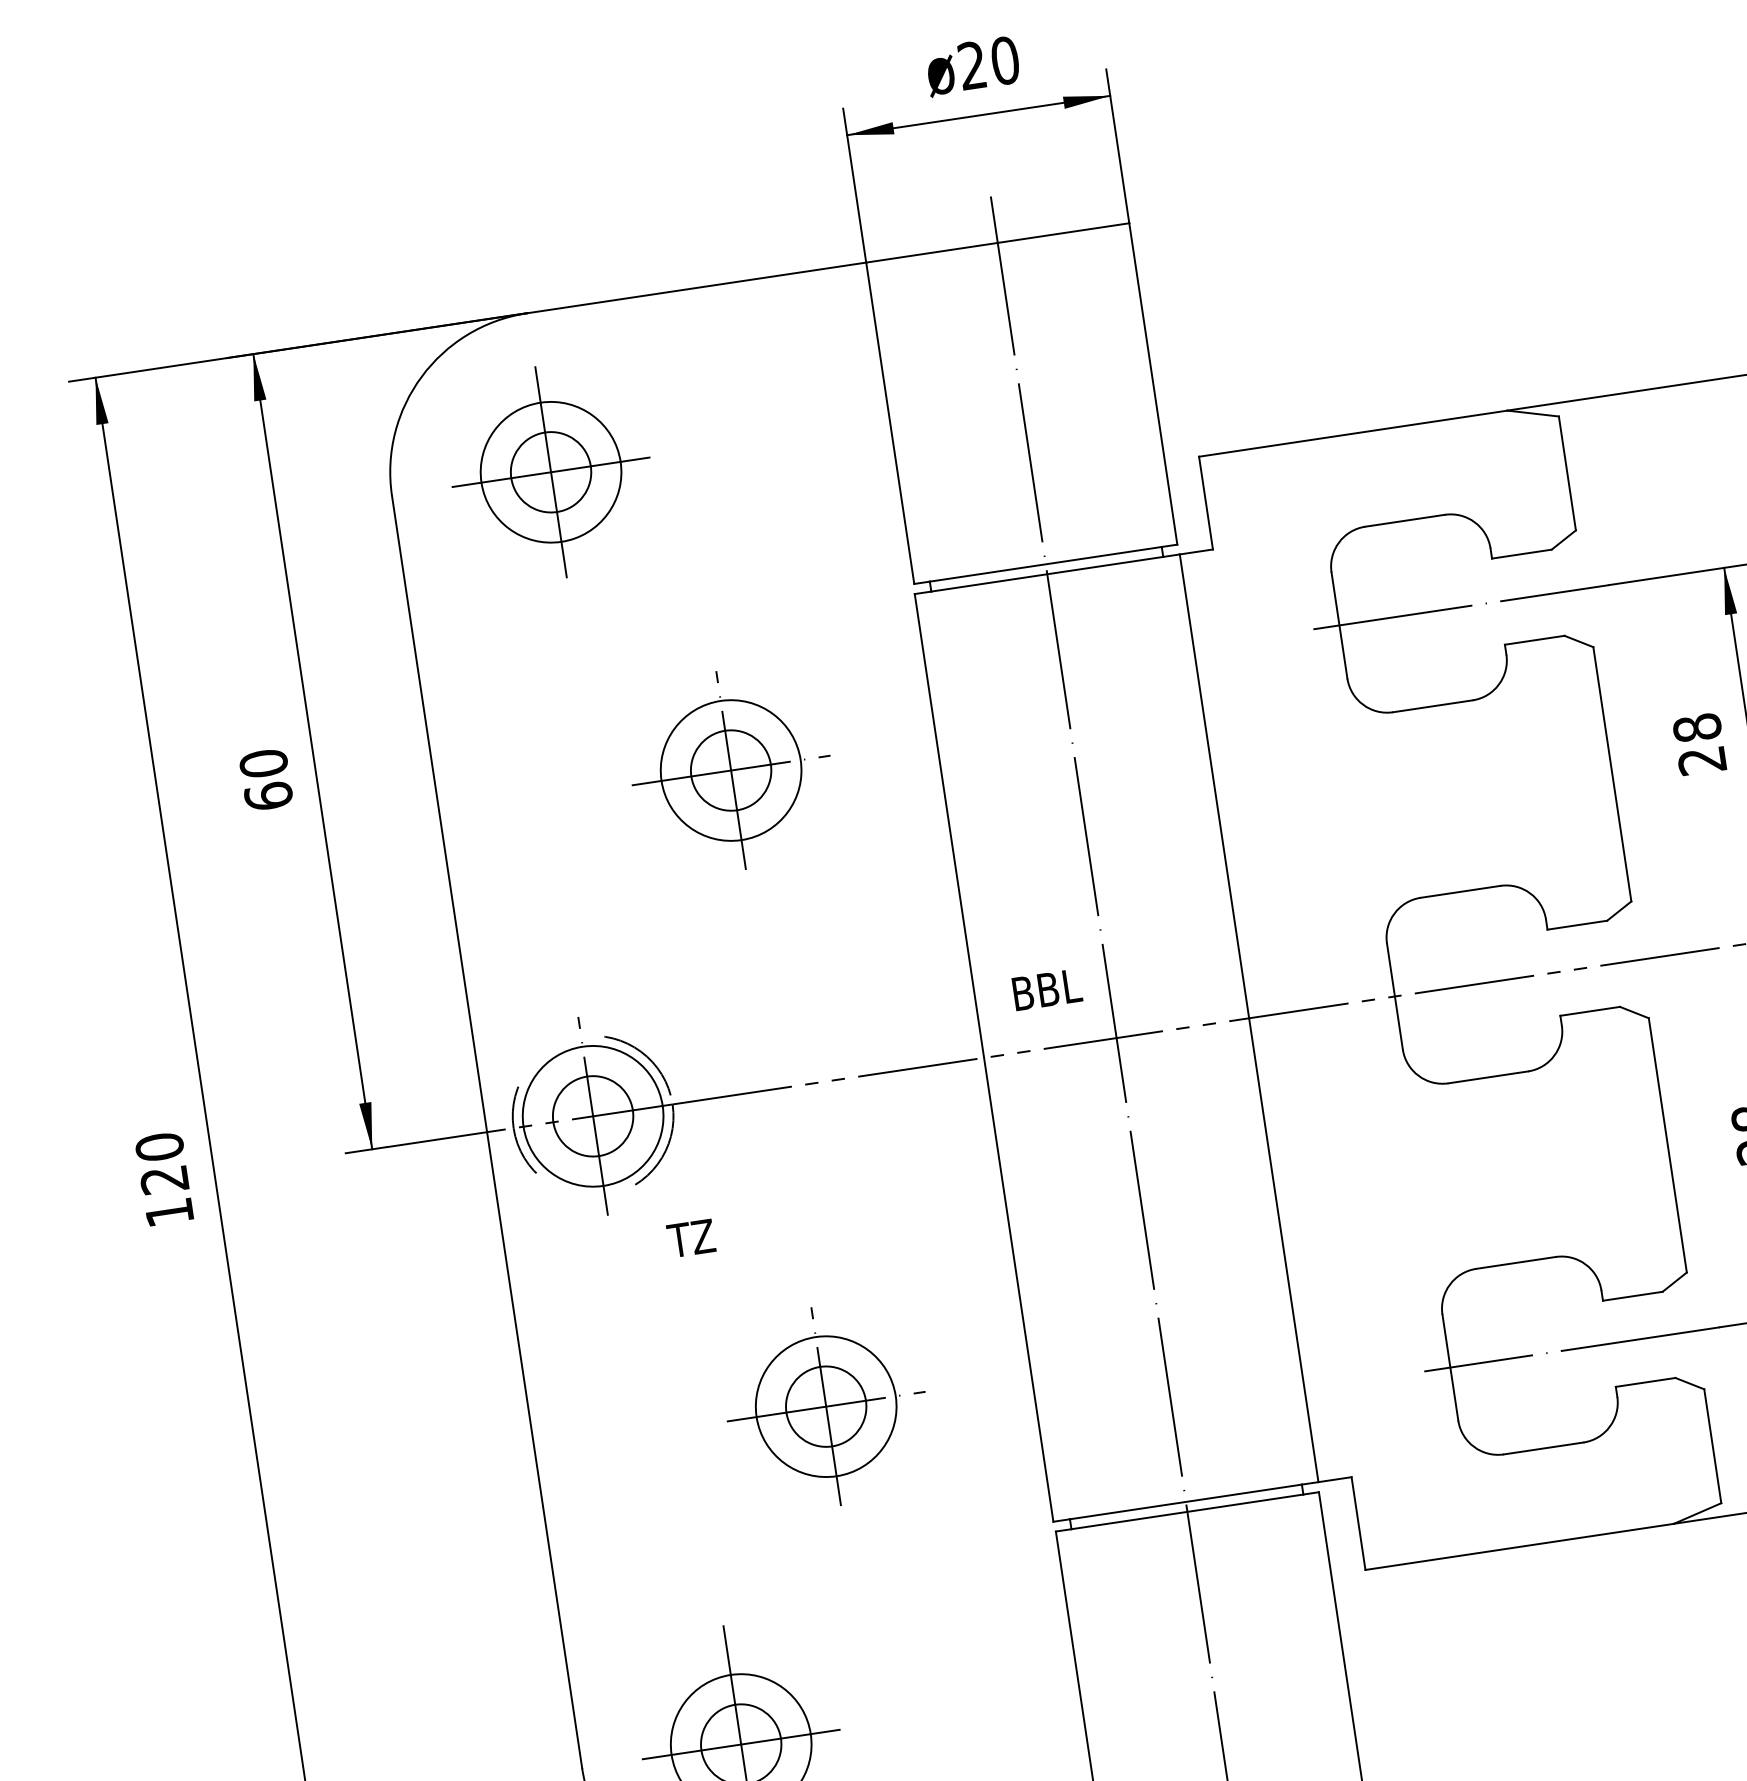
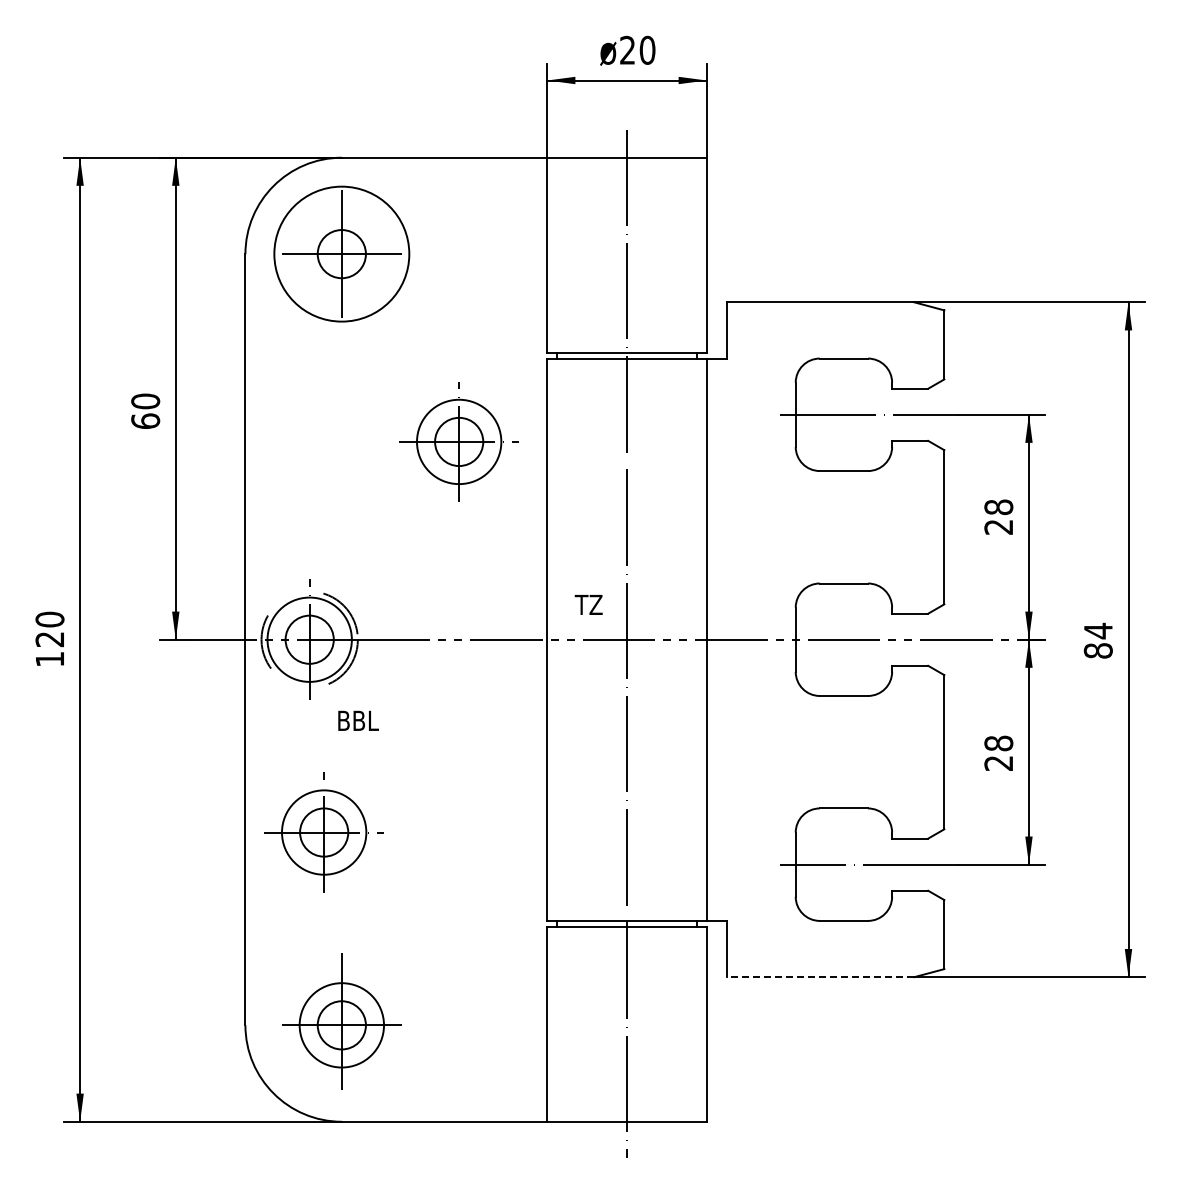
circle: (550, 471) -> (341, 253), size x1.6
part: (729, 769) -> (458, 441), moved
text: (1047, 988) -> (590, 604), BBL -> TZ
text: (693, 1237) -> (358, 720), TZ -> BBL
part: (825, 1406) -> (323, 832), moved
line: (1519, 1547) -> (820, 977), solid -> dashed

